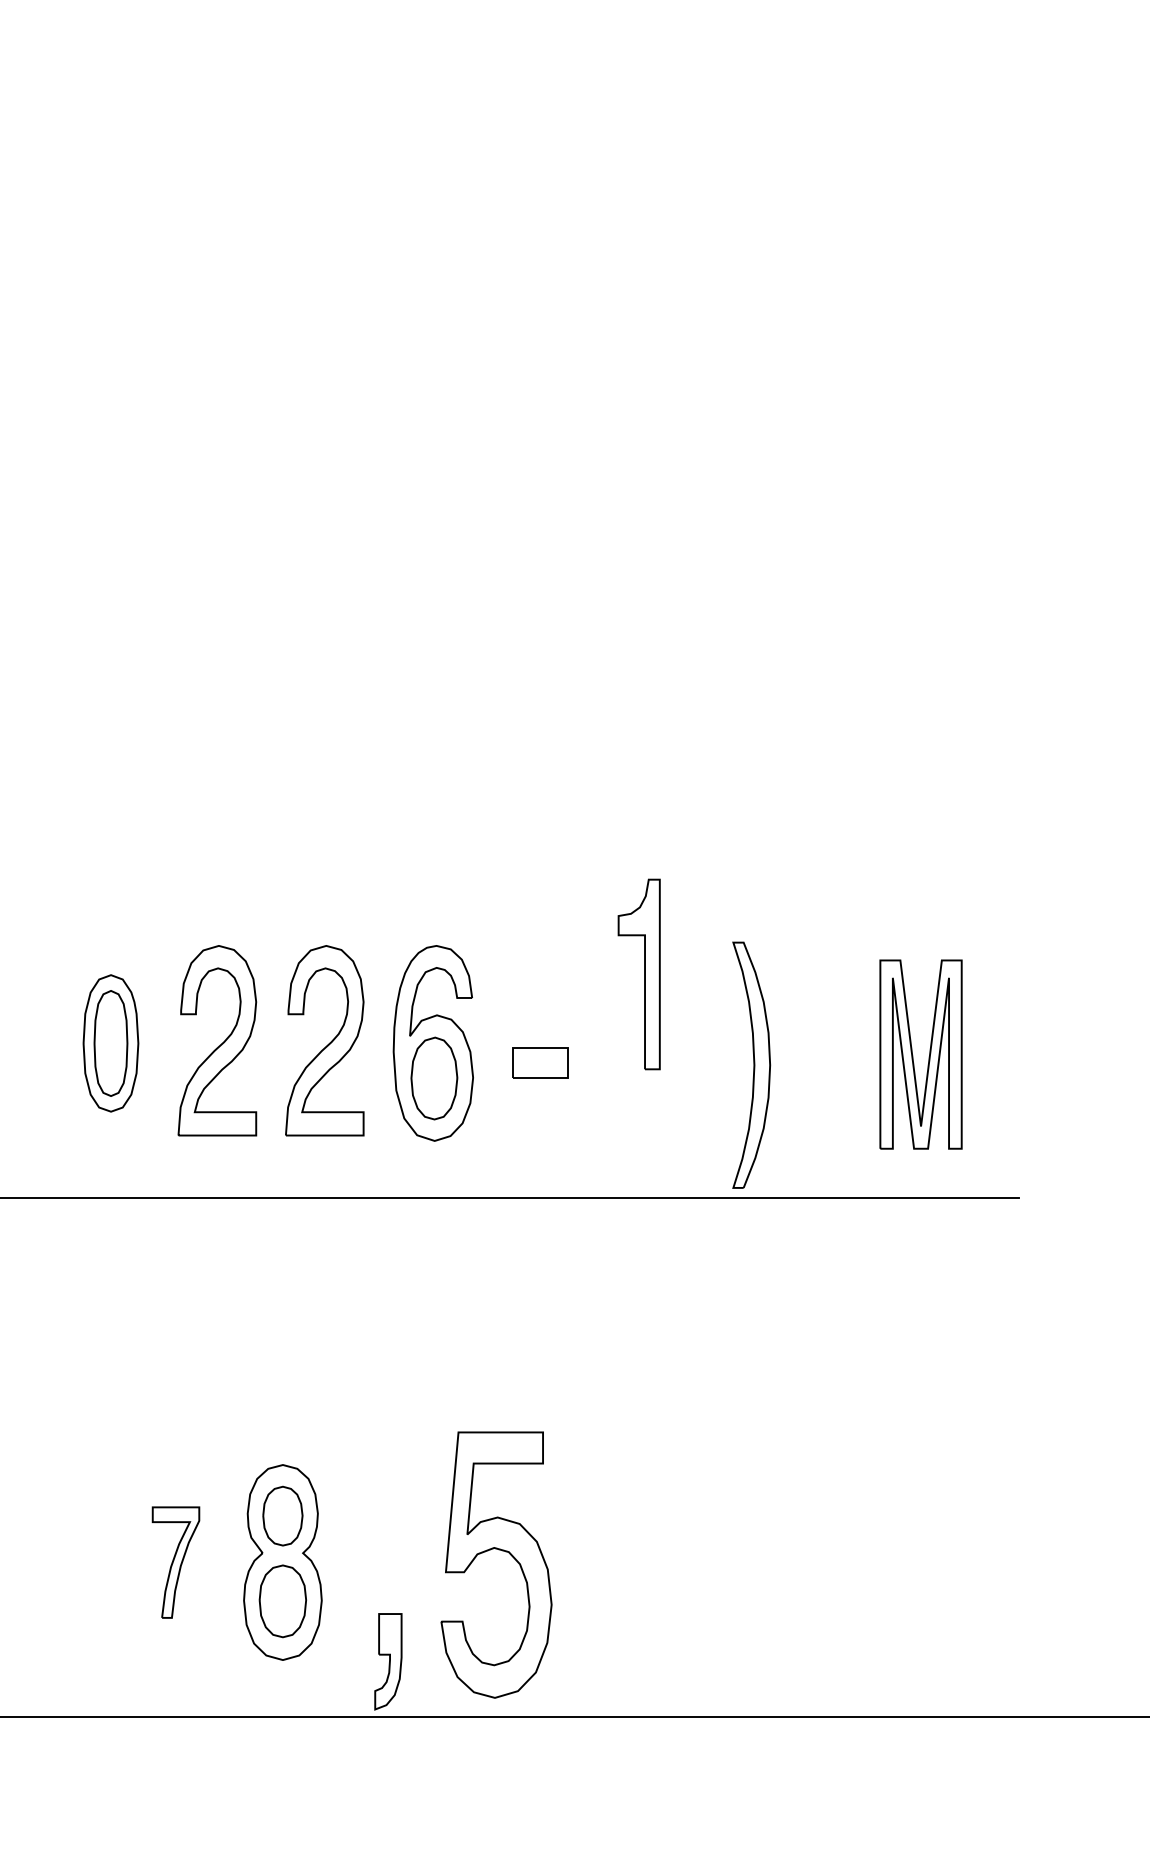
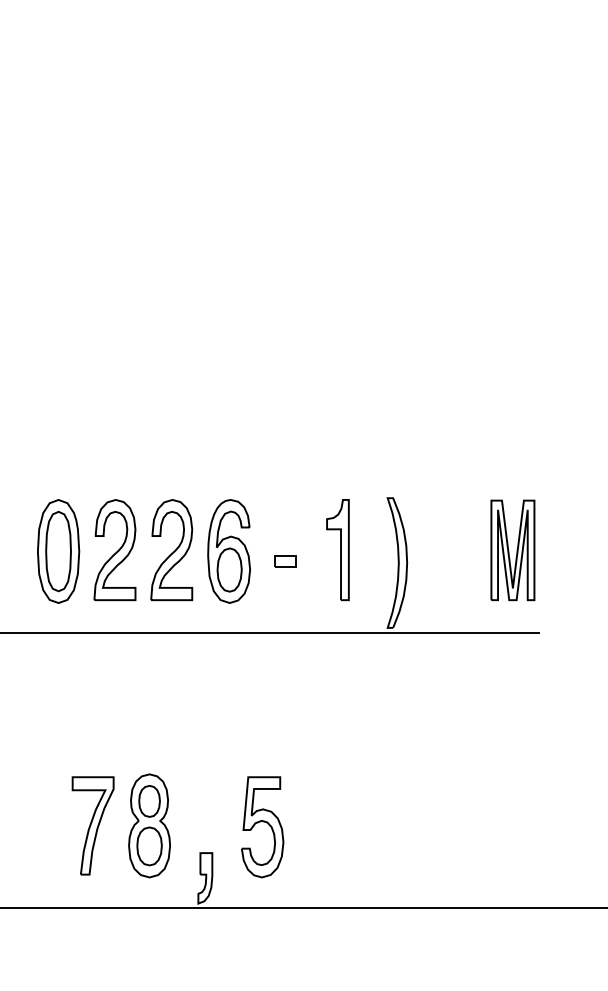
part: (638, 975) -> (337, 550), moved
part: (110, 1043) -> (58, 551), size x1.43
part: (920, 1054) -> (512, 550), moved
part: (540, 1062) -> (285, 561), size x0.71
part: (174, 1561) -> (92, 825), size x1.67
part: (496, 1565) -> (262, 827), size x0.71

